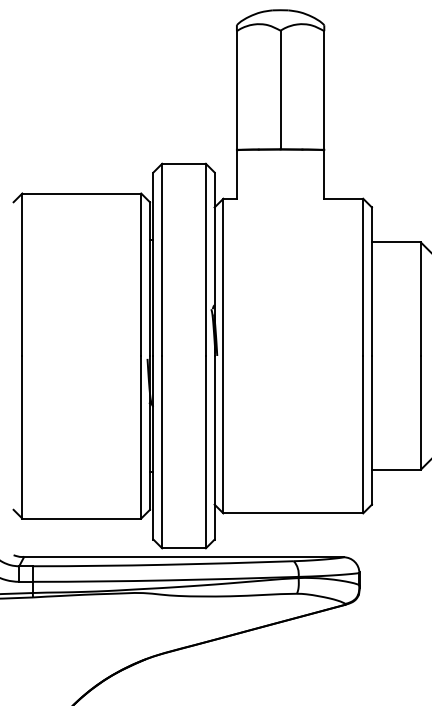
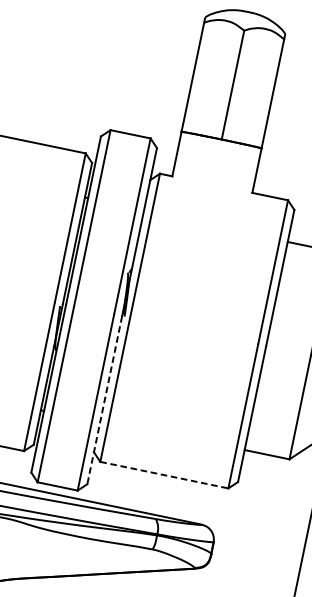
line: (214, 447) -> (104, 399), solid -> dashed
line: (293, 513) -> (164, 475), solid -> dashed

